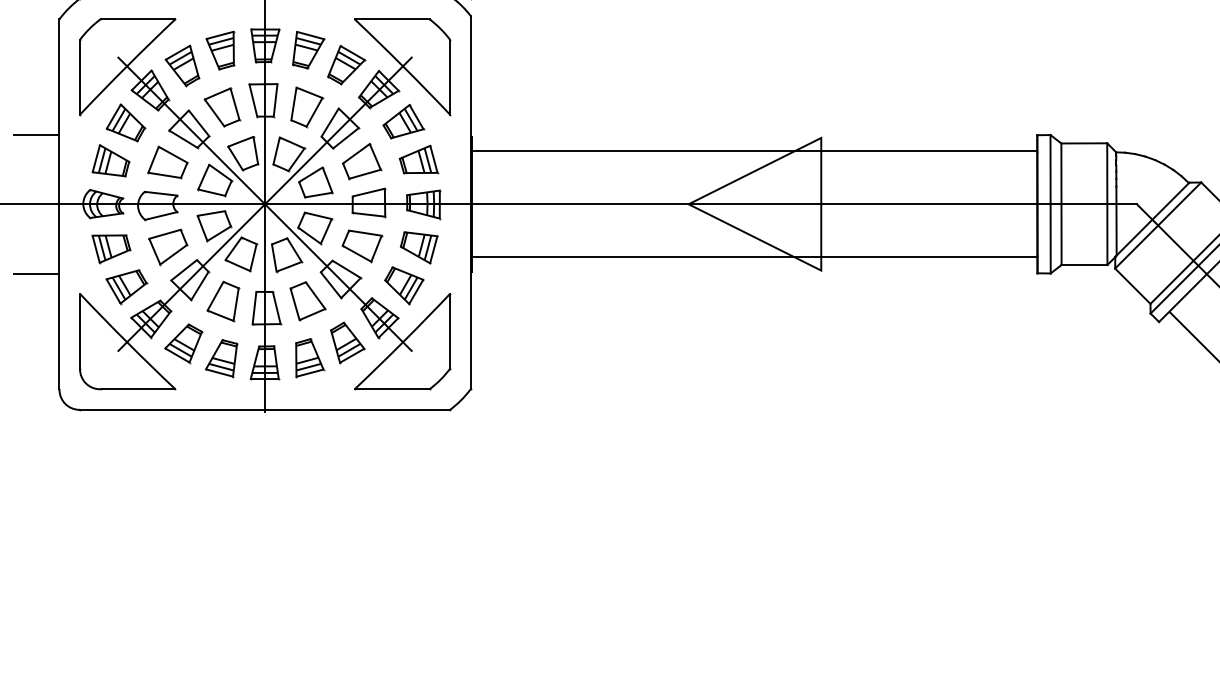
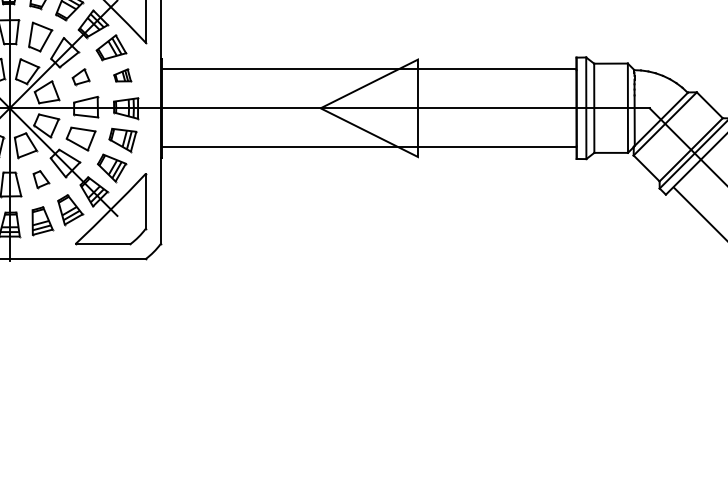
part: (418, 159) -> (122, 75), size x0.6
part: (362, 161) -> (81, 76), size x0.6
part: (307, 301) -> (40, 179), size x0.6

